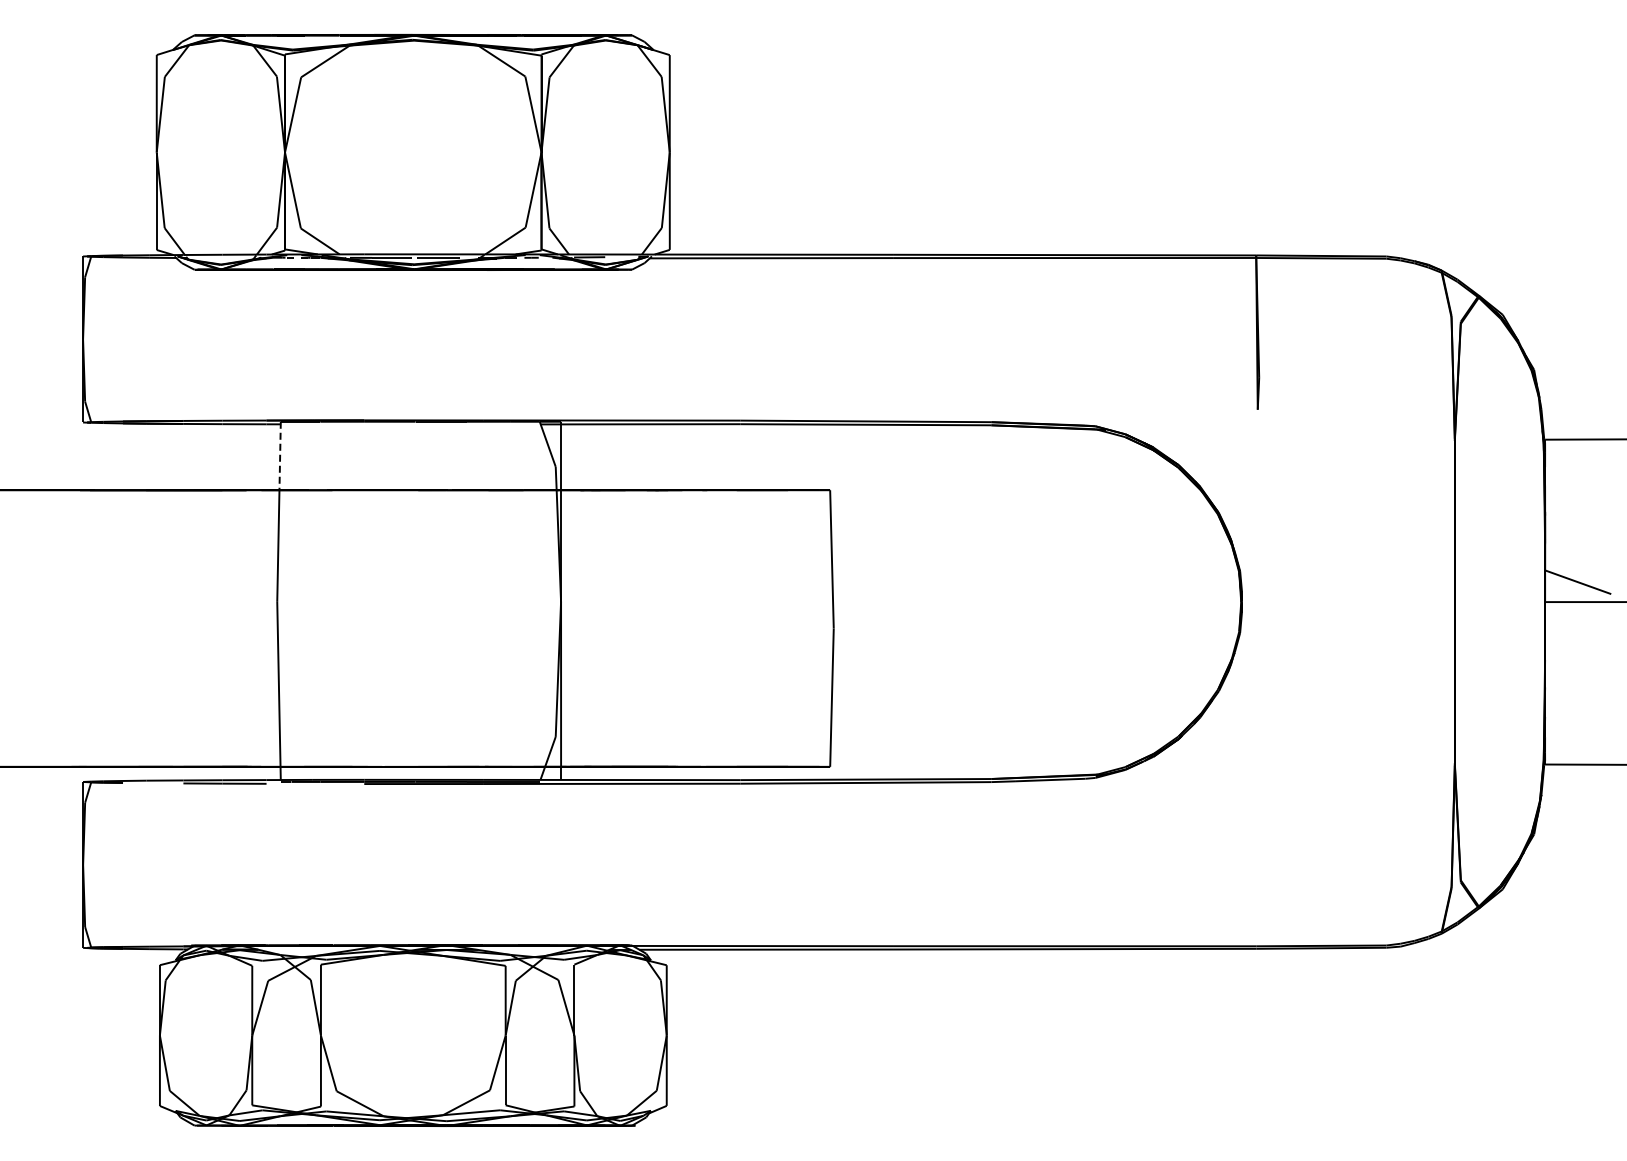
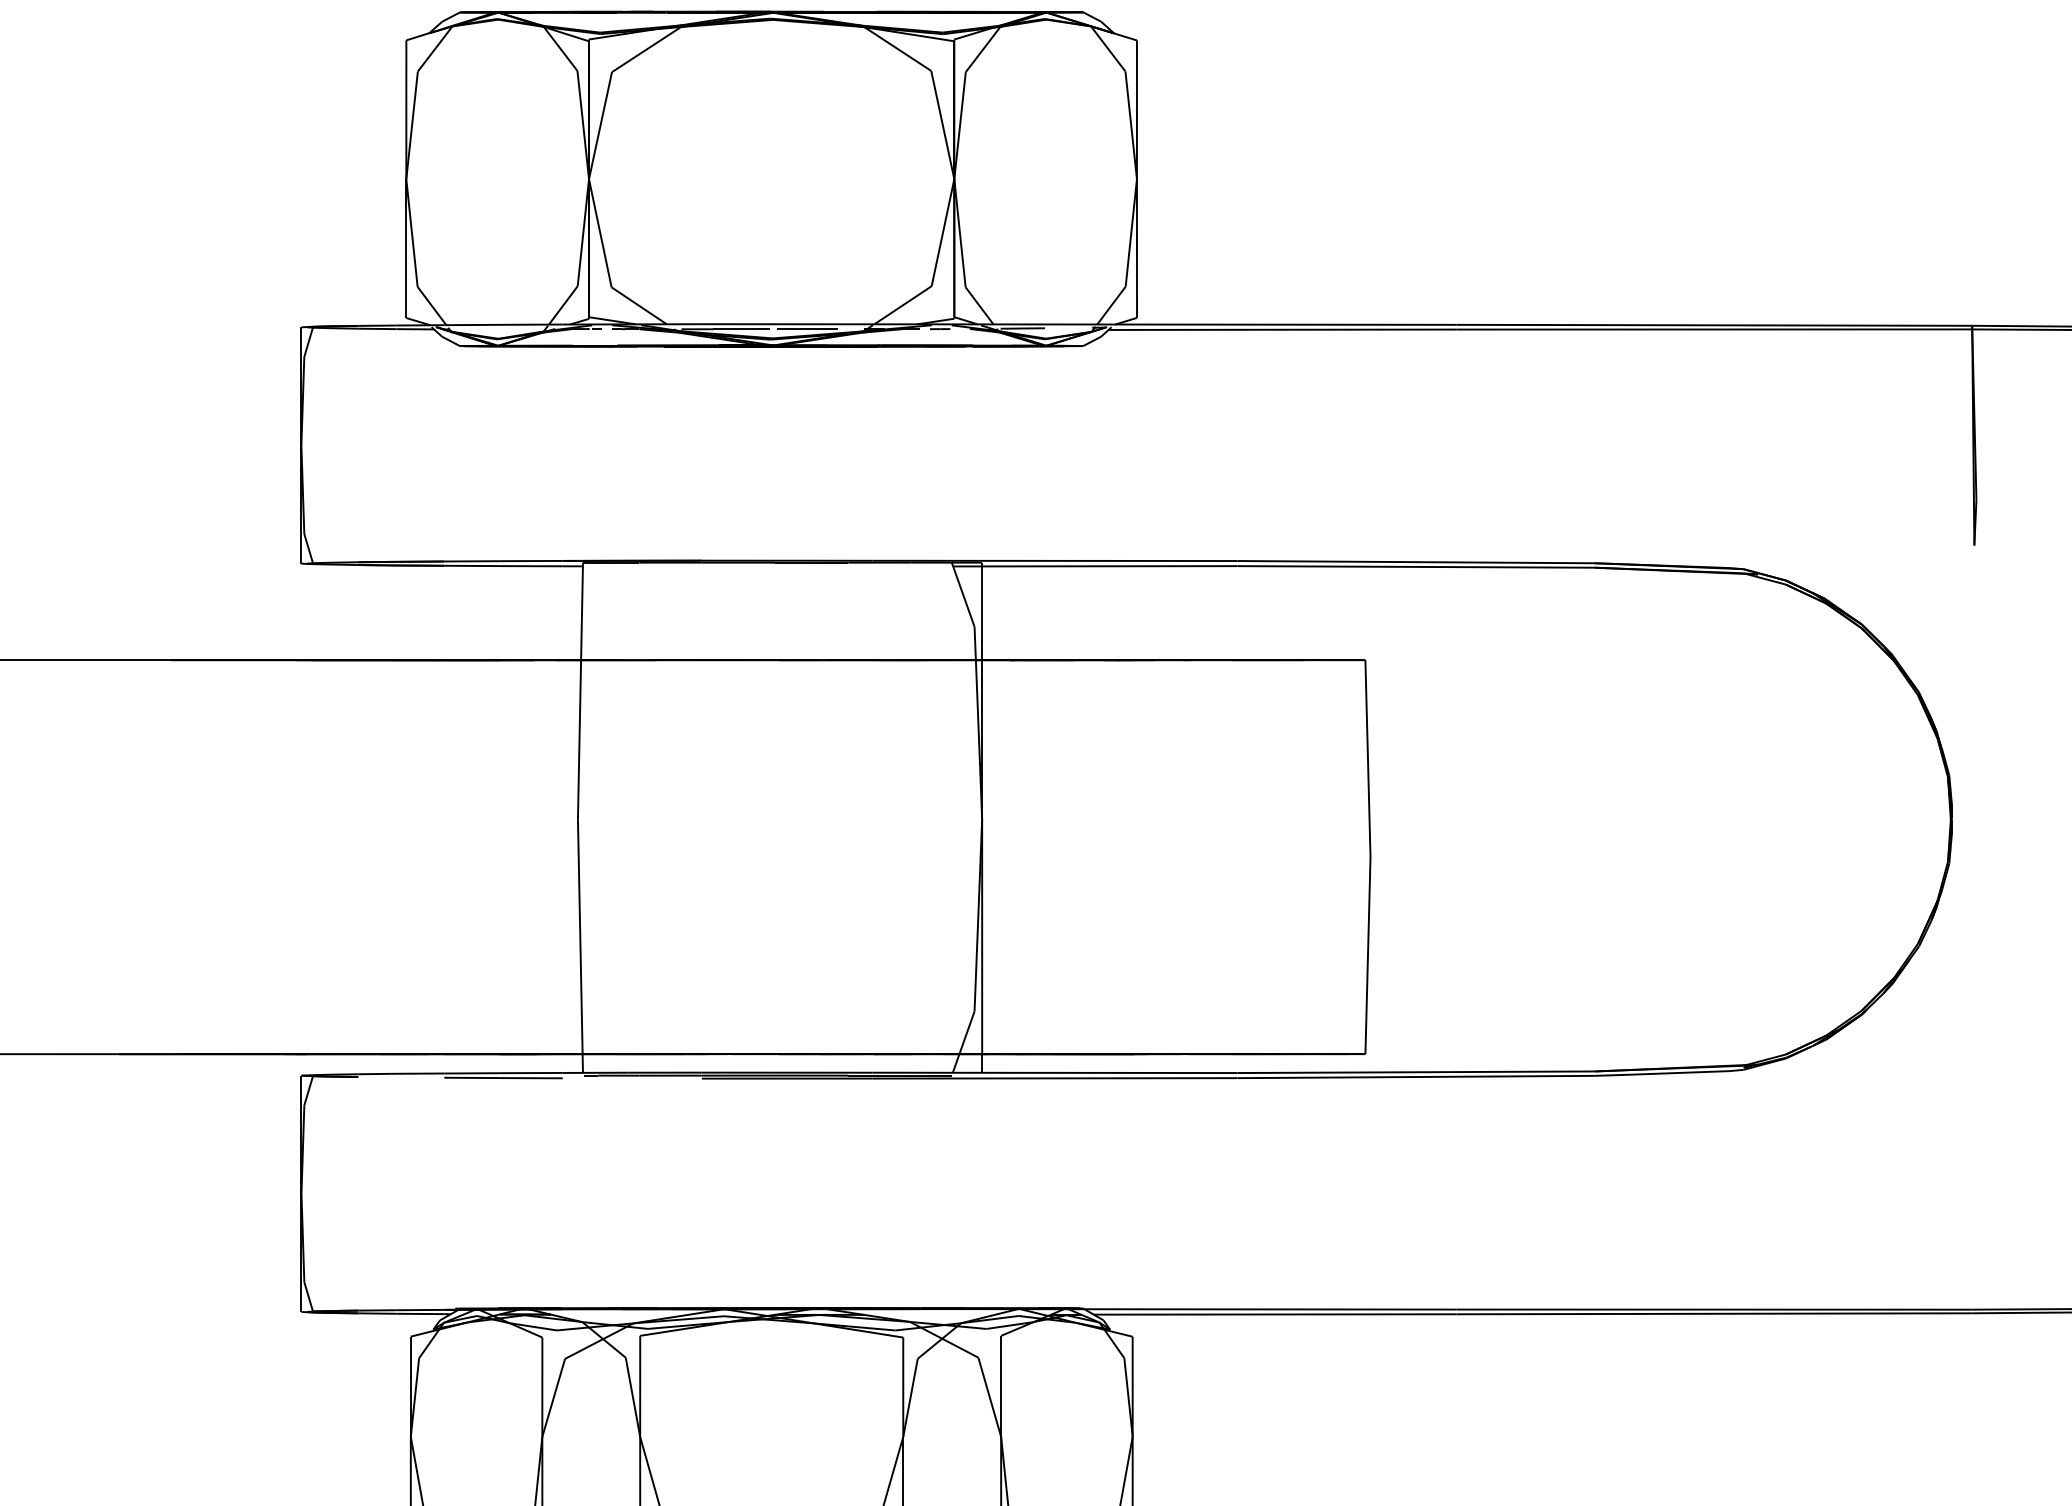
line: (280, 456) -> (582, 612), dashed -> solid

